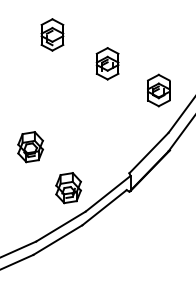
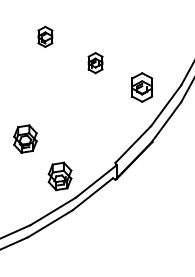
part: (52, 34) -> (45, 36), size x0.7
part: (107, 63) -> (95, 62), size x0.7

